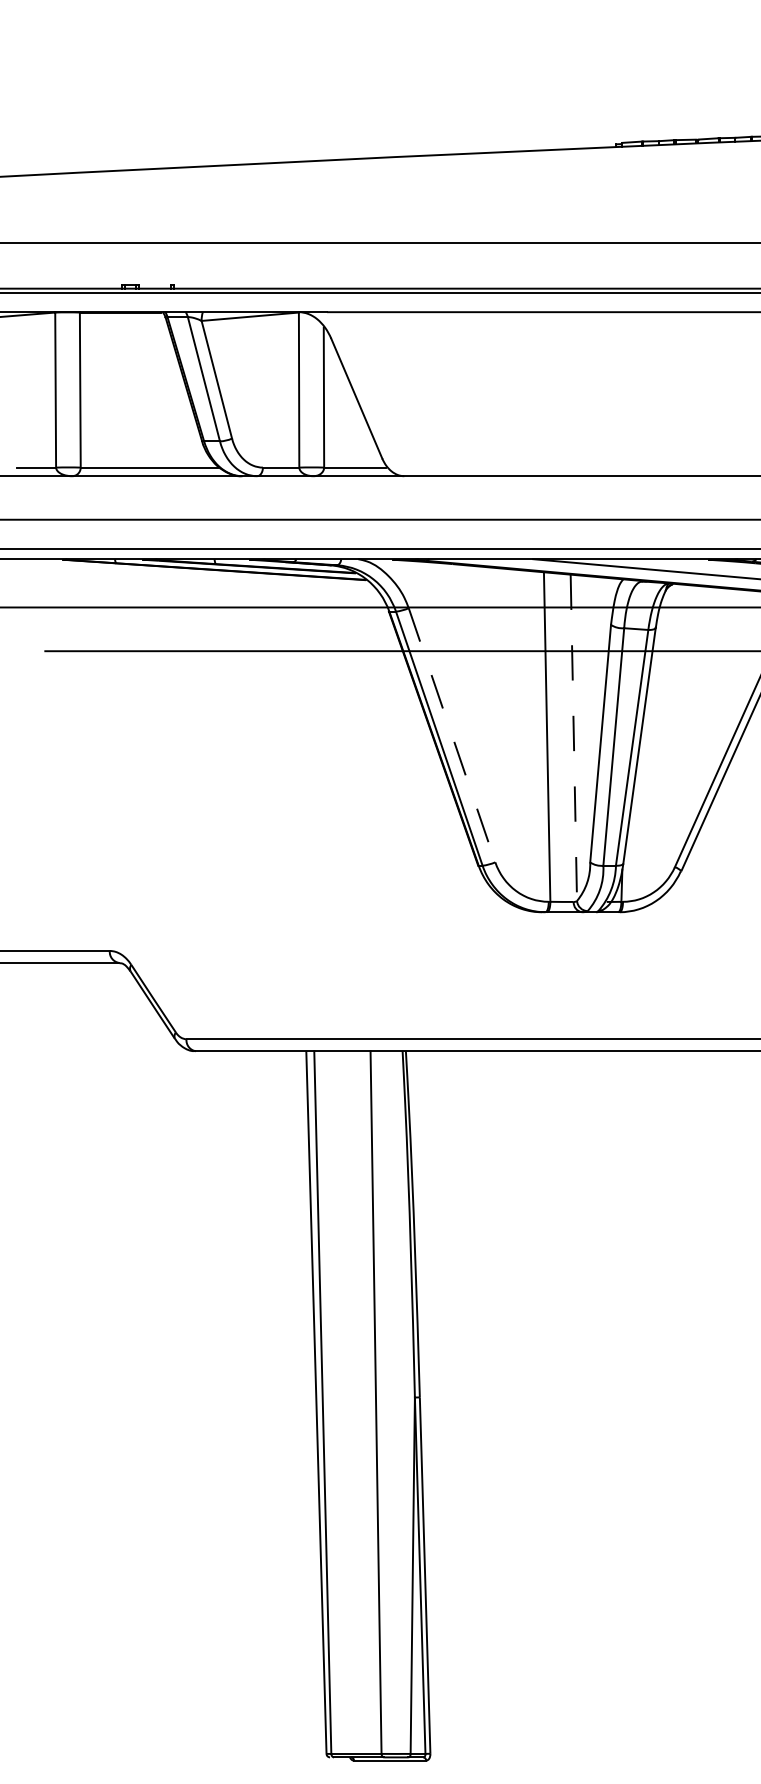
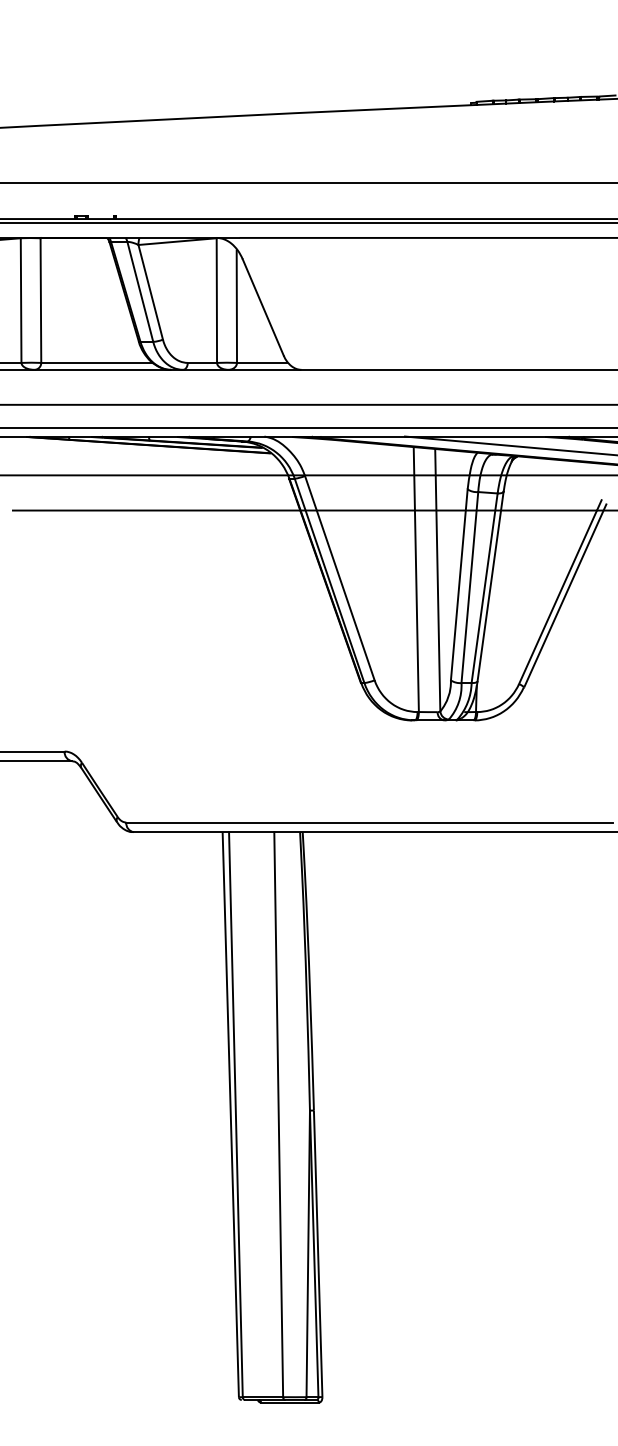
line: (451, 735) -> (339, 578), dashed -> solid
line: (573, 738) -> (437, 580), dashed -> solid

